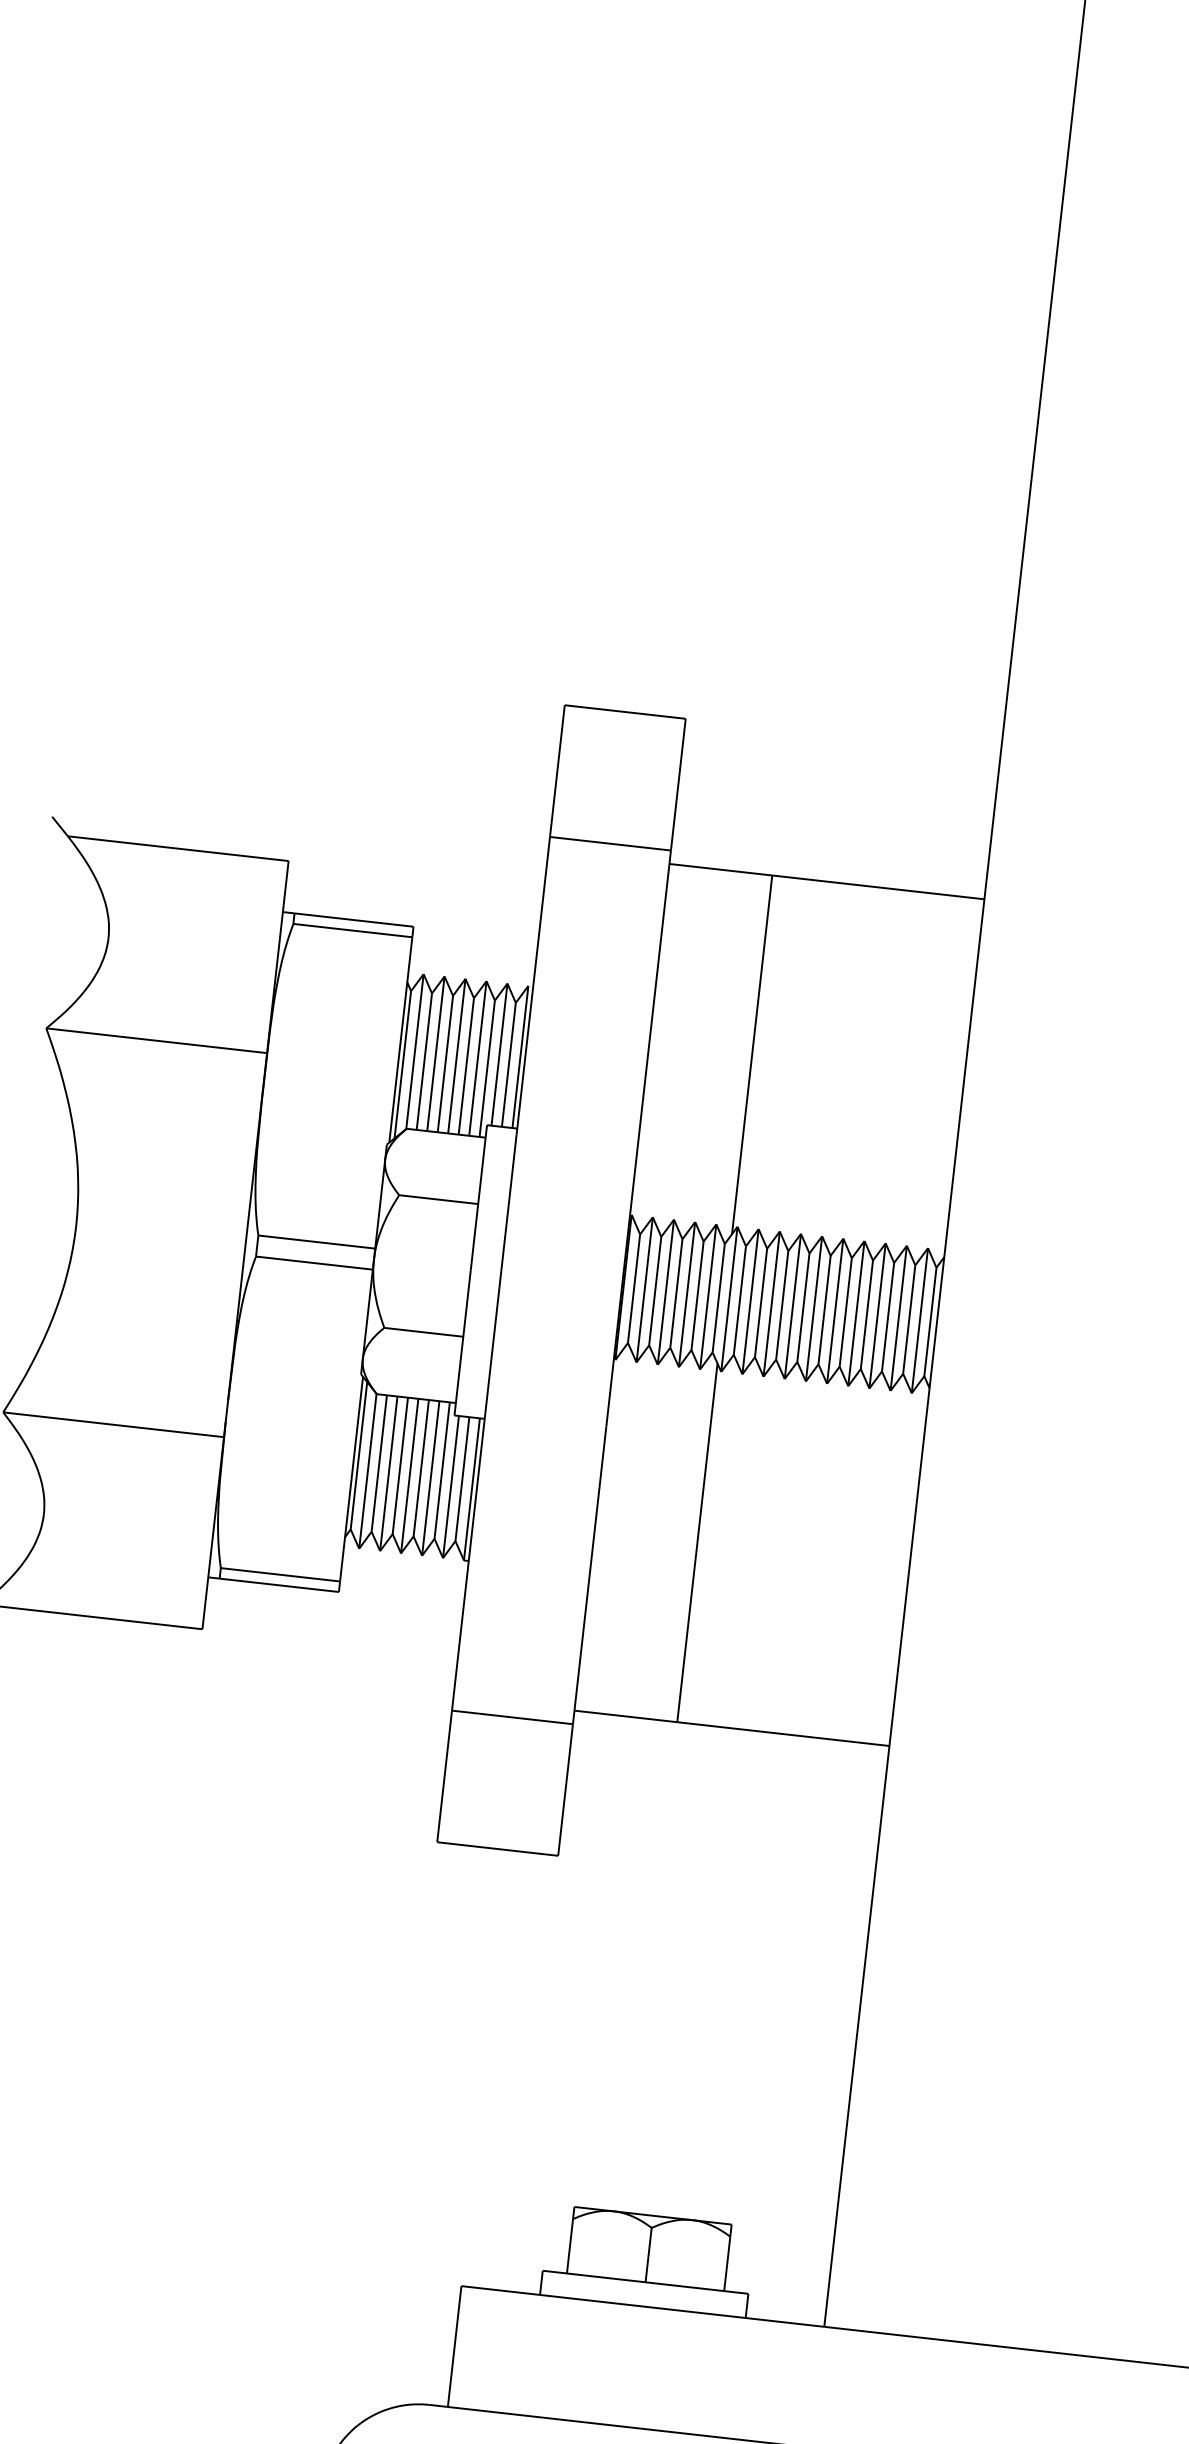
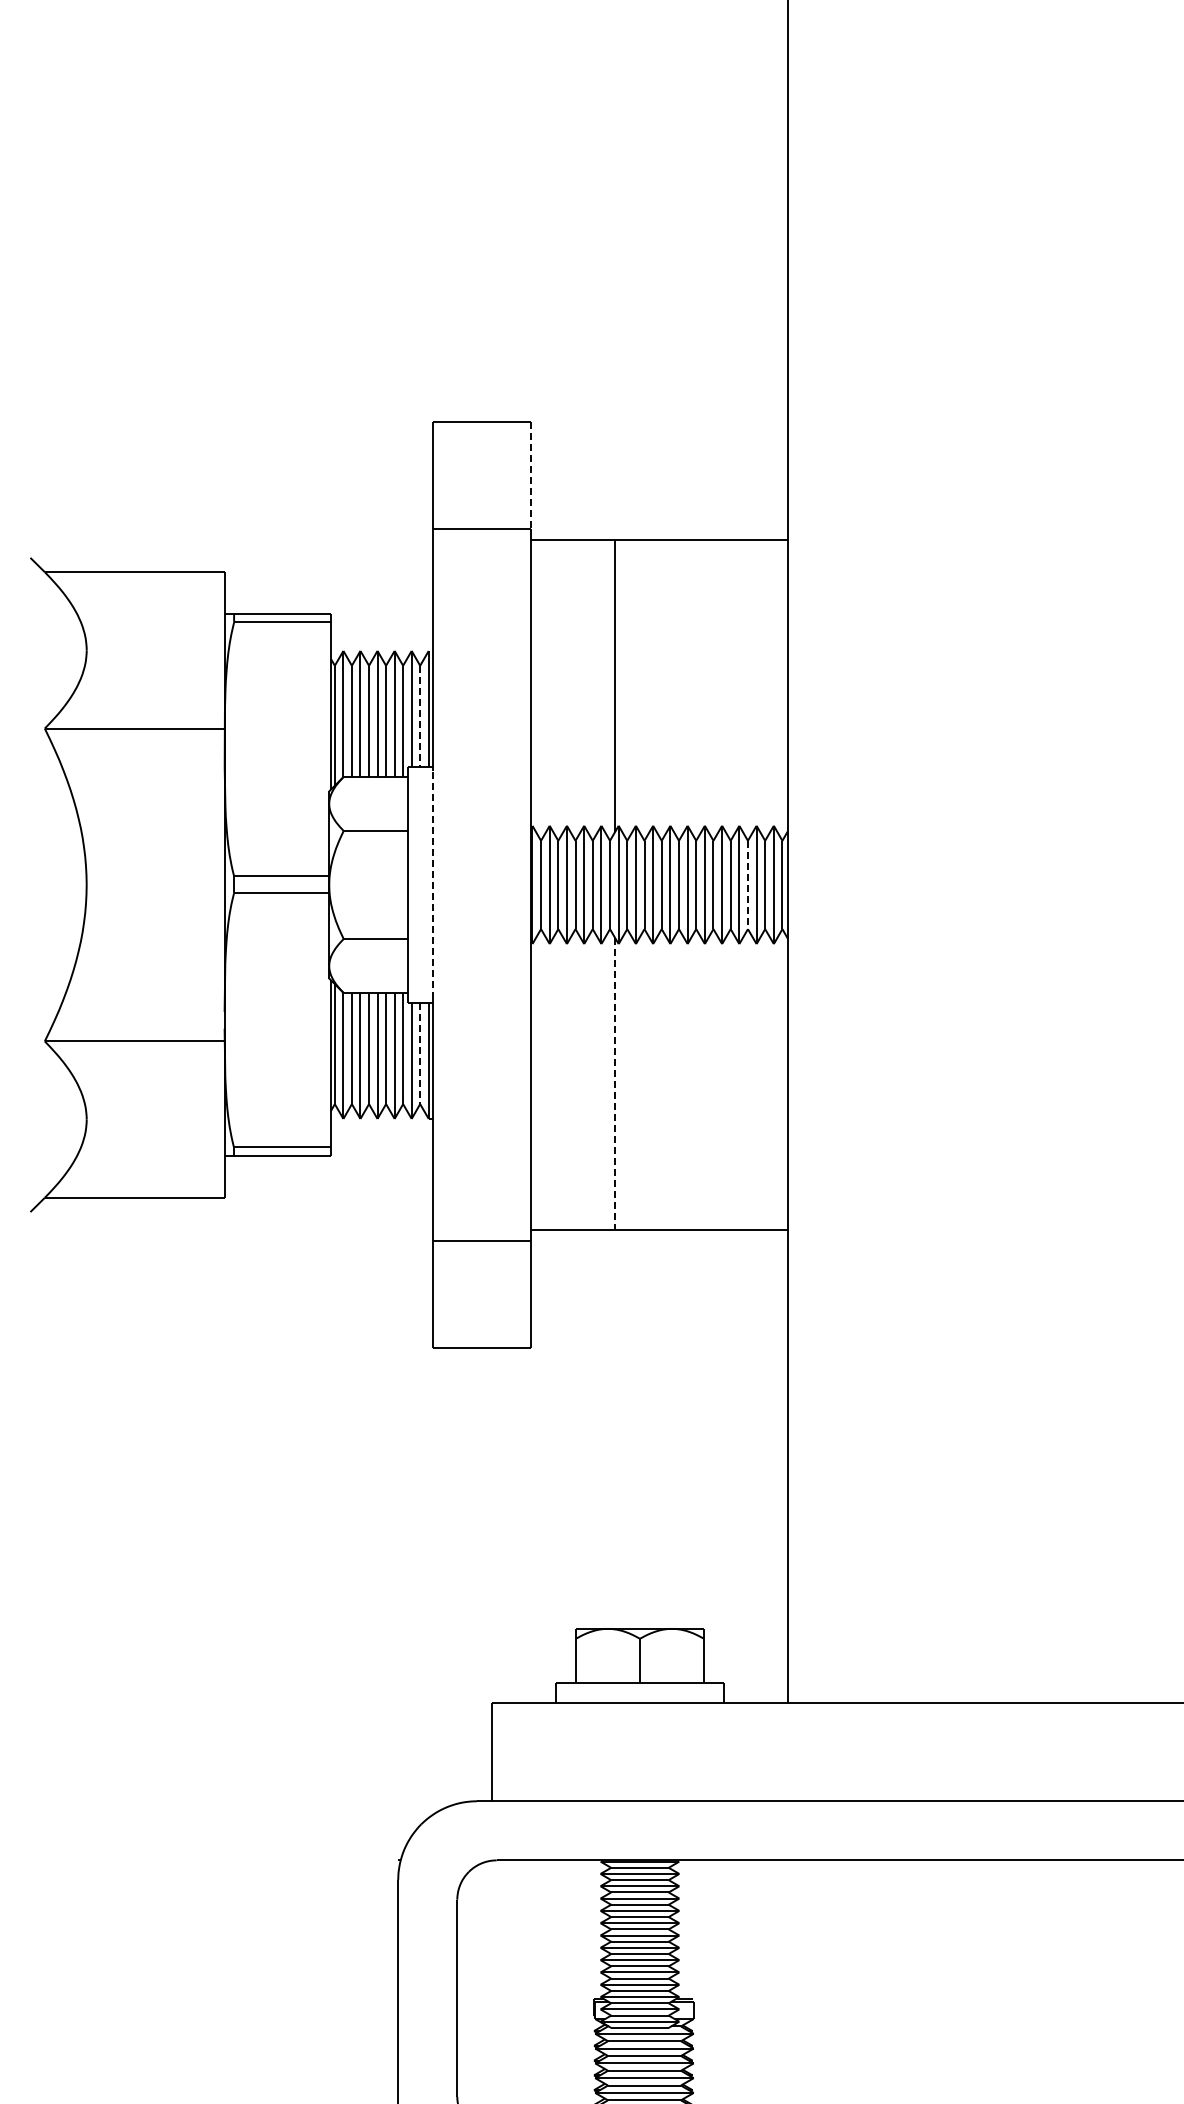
line: (678, 784) -> (531, 475), solid -> dashed
line: (509, 1065) -> (420, 716), solid -> dashed
line: (500, 1273) -> (432, 884), solid -> dashed
line: (887, 1317) -> (747, 885), solid -> dashed
line: (462, 1480) -> (420, 1054), solid -> dashed
line: (696, 1543) -> (614, 1084), solid -> dashed

